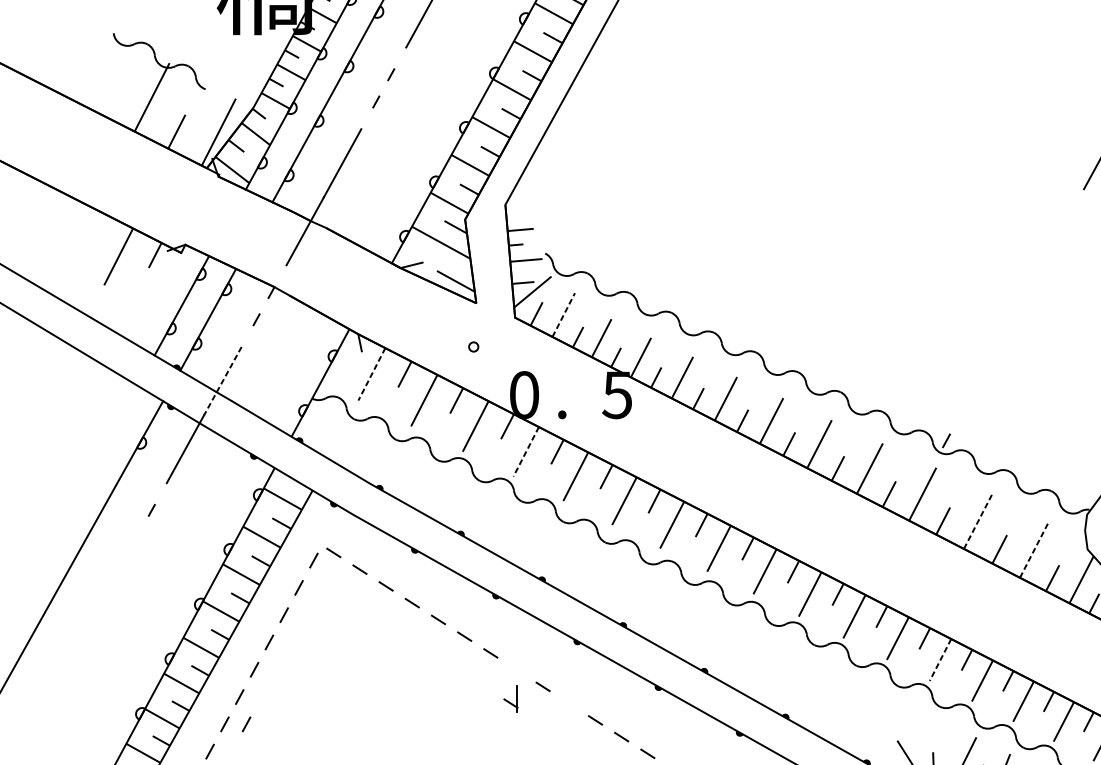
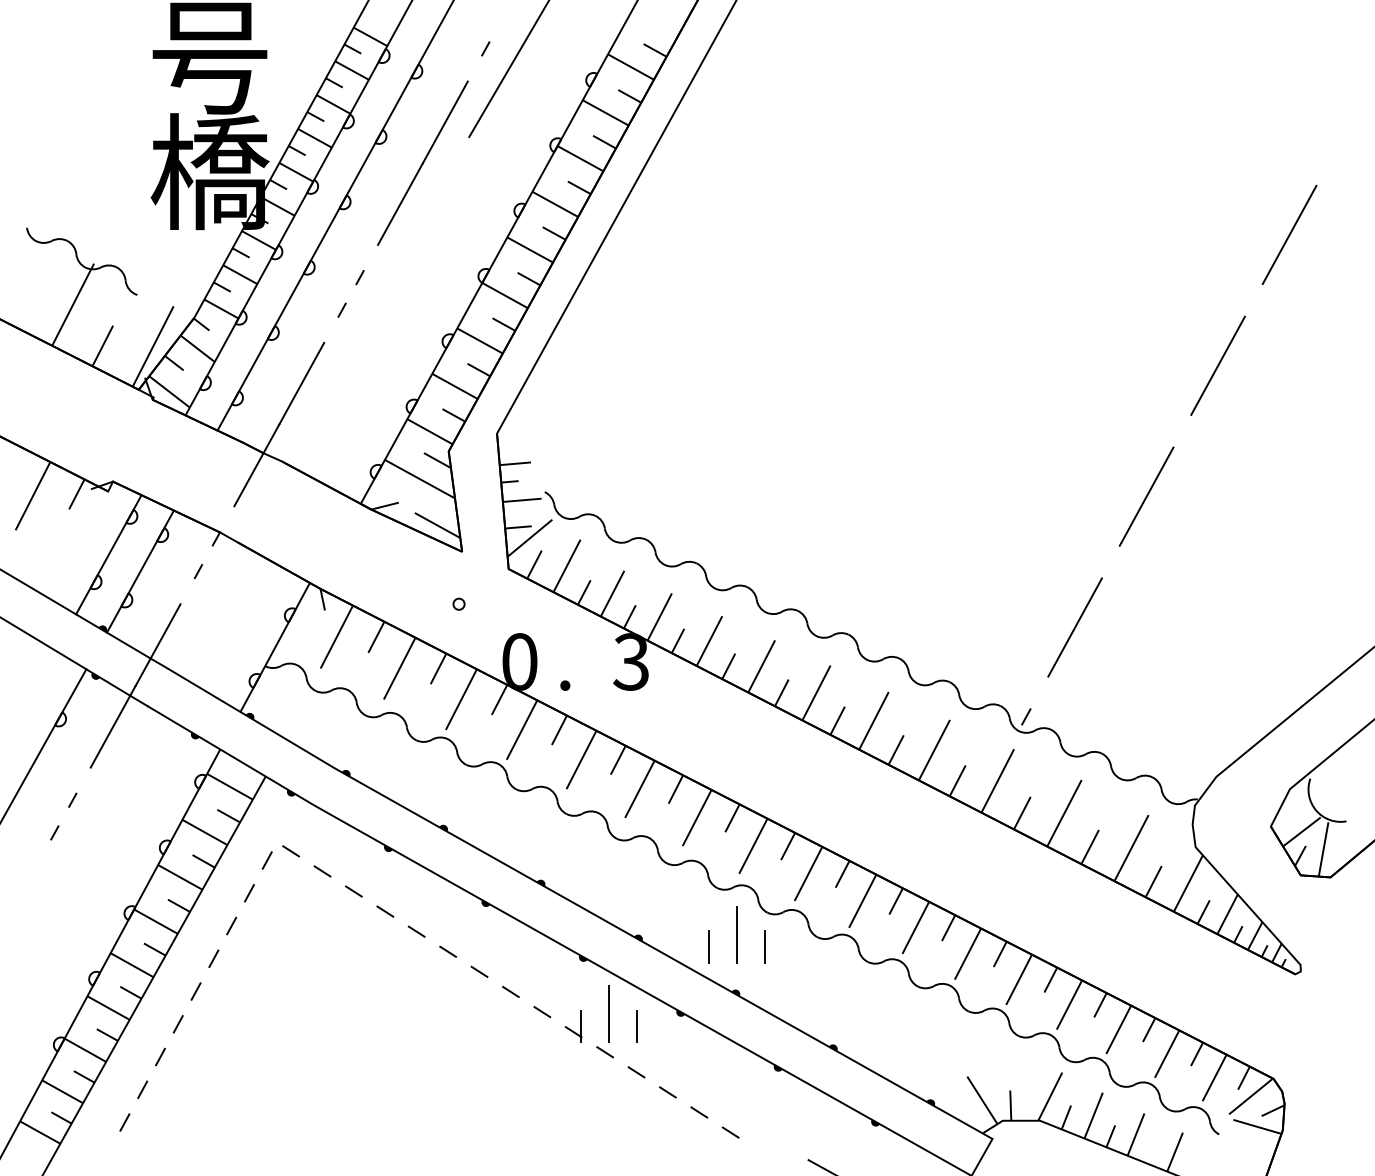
line: (1046, 257) -> (1146, 496), added
line: (564, 314) -> (567, 565), dashed -> solid
line: (986, 366) -> (1074, 627), added
line: (371, 374) -> (336, 637), dashed -> solid
line: (223, 381) -> (158, 645), dashed -> solid
text: (616, 394) -> (630, 661), 5 -> 3
line: (525, 452) -> (521, 730), dashed -> solid
line: (978, 520) -> (1064, 812), dashed -> solid
line: (136, 537) -> (54, 832), added
line: (1034, 549) -> (1131, 847), dashed -> solid
line: (705, 622) -> (737, 934), added
line: (682, 632) -> (709, 946), added
line: (729, 632) -> (765, 946), added
line: (939, 660) -> (1018, 980), dashed -> solid
line: (516, 669) -> (510, 991), added
line: (598, 688) -> (608, 1013), added
part: (510, 698) -> (573, 1026), moved
line: (621, 698) -> (636, 1025), added
line: (246, 723) -> (186, 1056), removed

